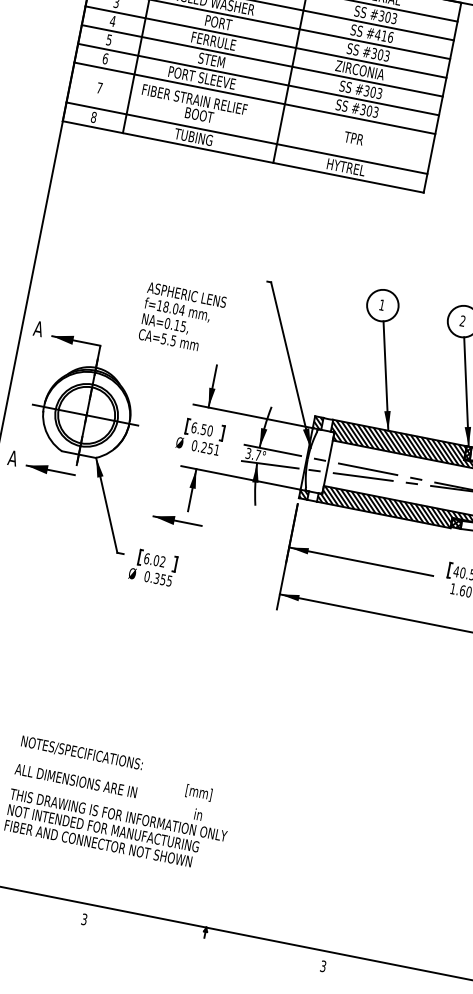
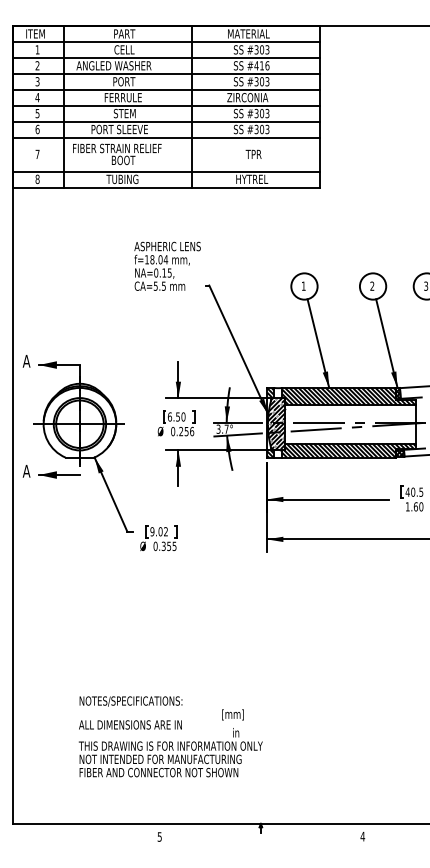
text: (182, 317) -> (167, 265), moved
text: (217, 450) -> (192, 431), 0.251 -> 0.256
hatch: (317, 461) -> (276, 424), added
part: (177, 520) -> (171, 495), removed
text: (147, 558) -> (152, 531), 6.02 -> 9.02
text: (84, 918) -> (159, 836), 3 -> 5
text: (323, 966) -> (362, 836), 3 -> 4

